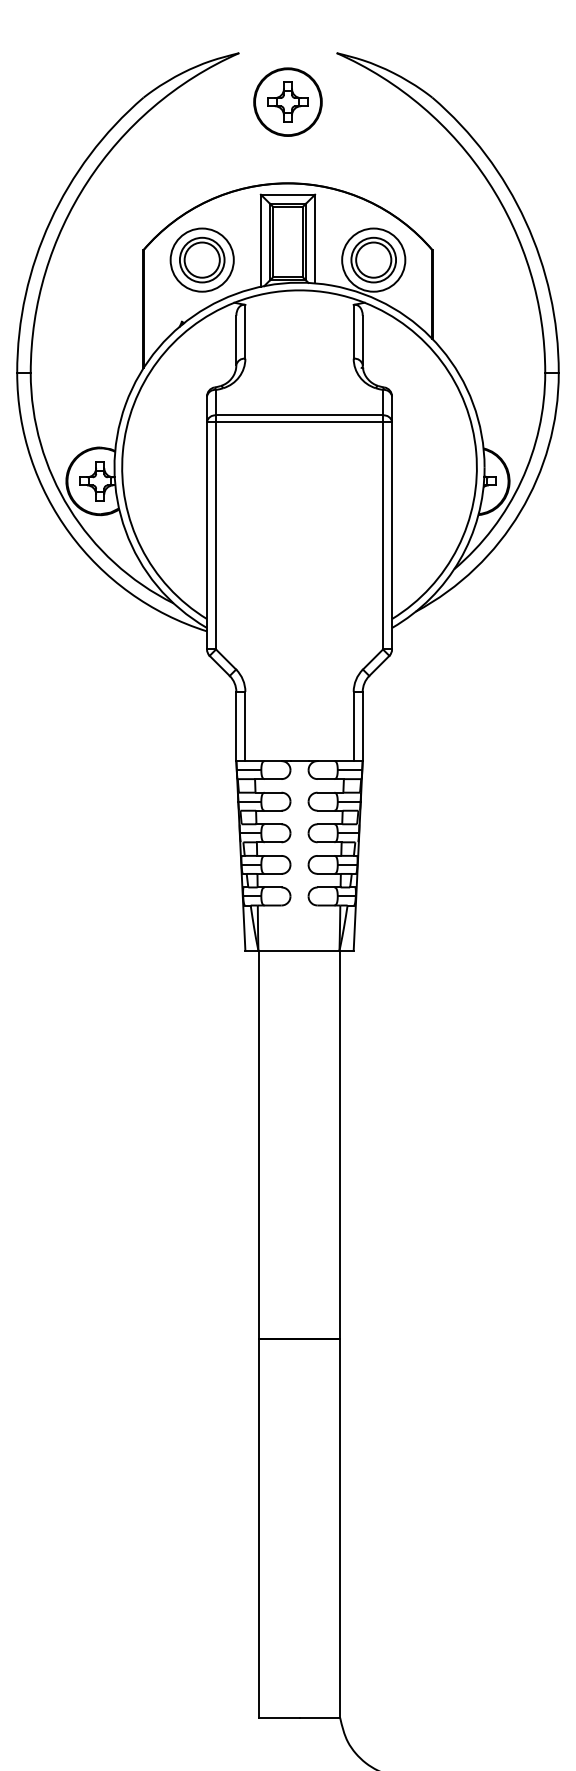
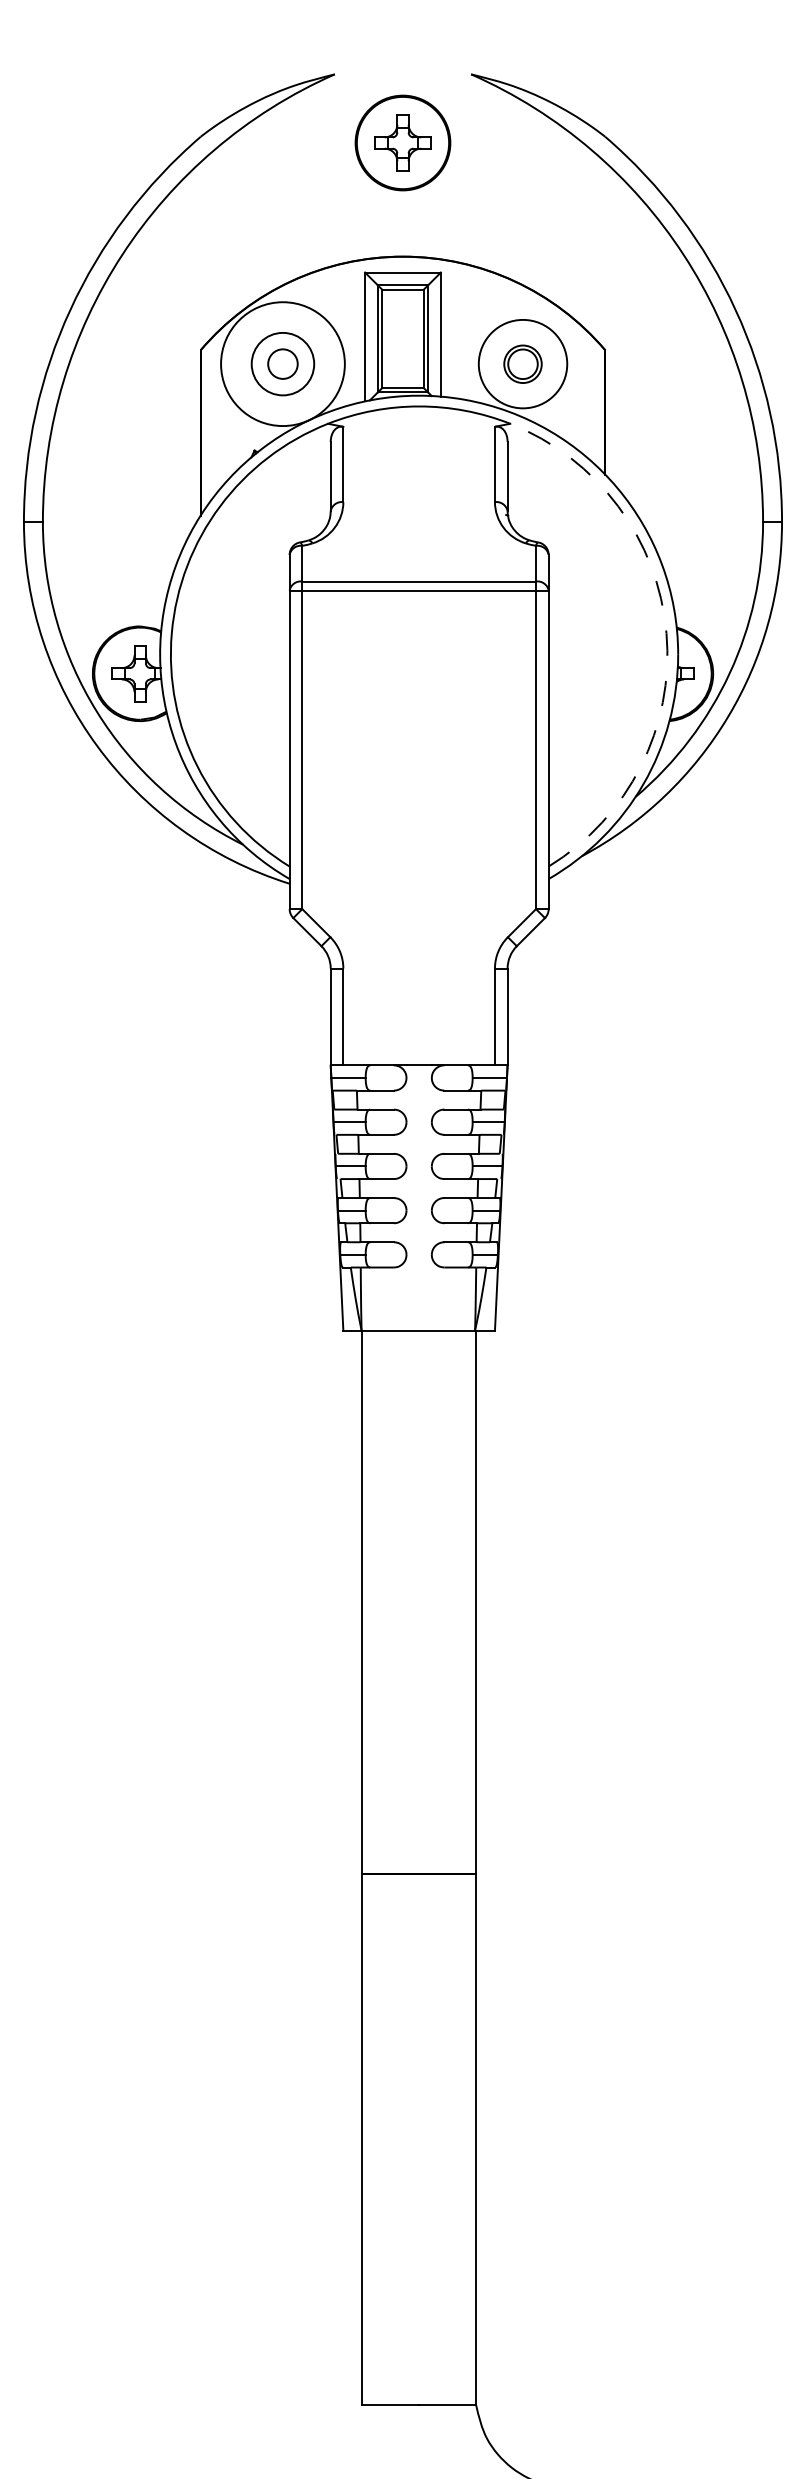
circle: (201, 259) -> (282, 363), size x0.6
circle: (201, 259) -> (282, 363), size x1.4
part: (373, 260) -> (522, 364), size x0.6
arc: (476, 452) -> (666, 633), solid -> dashed

